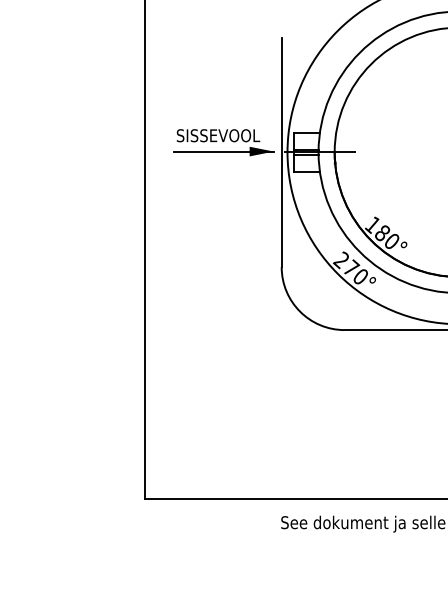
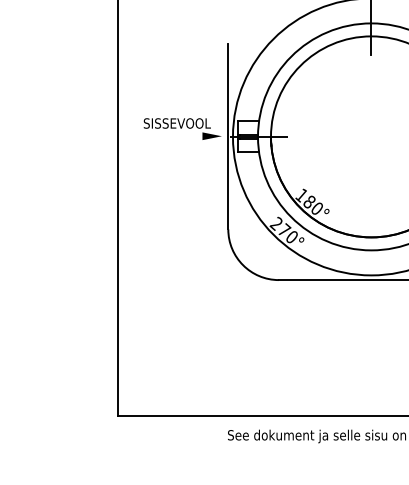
line: (223, 151) -> (181, 136), removed

